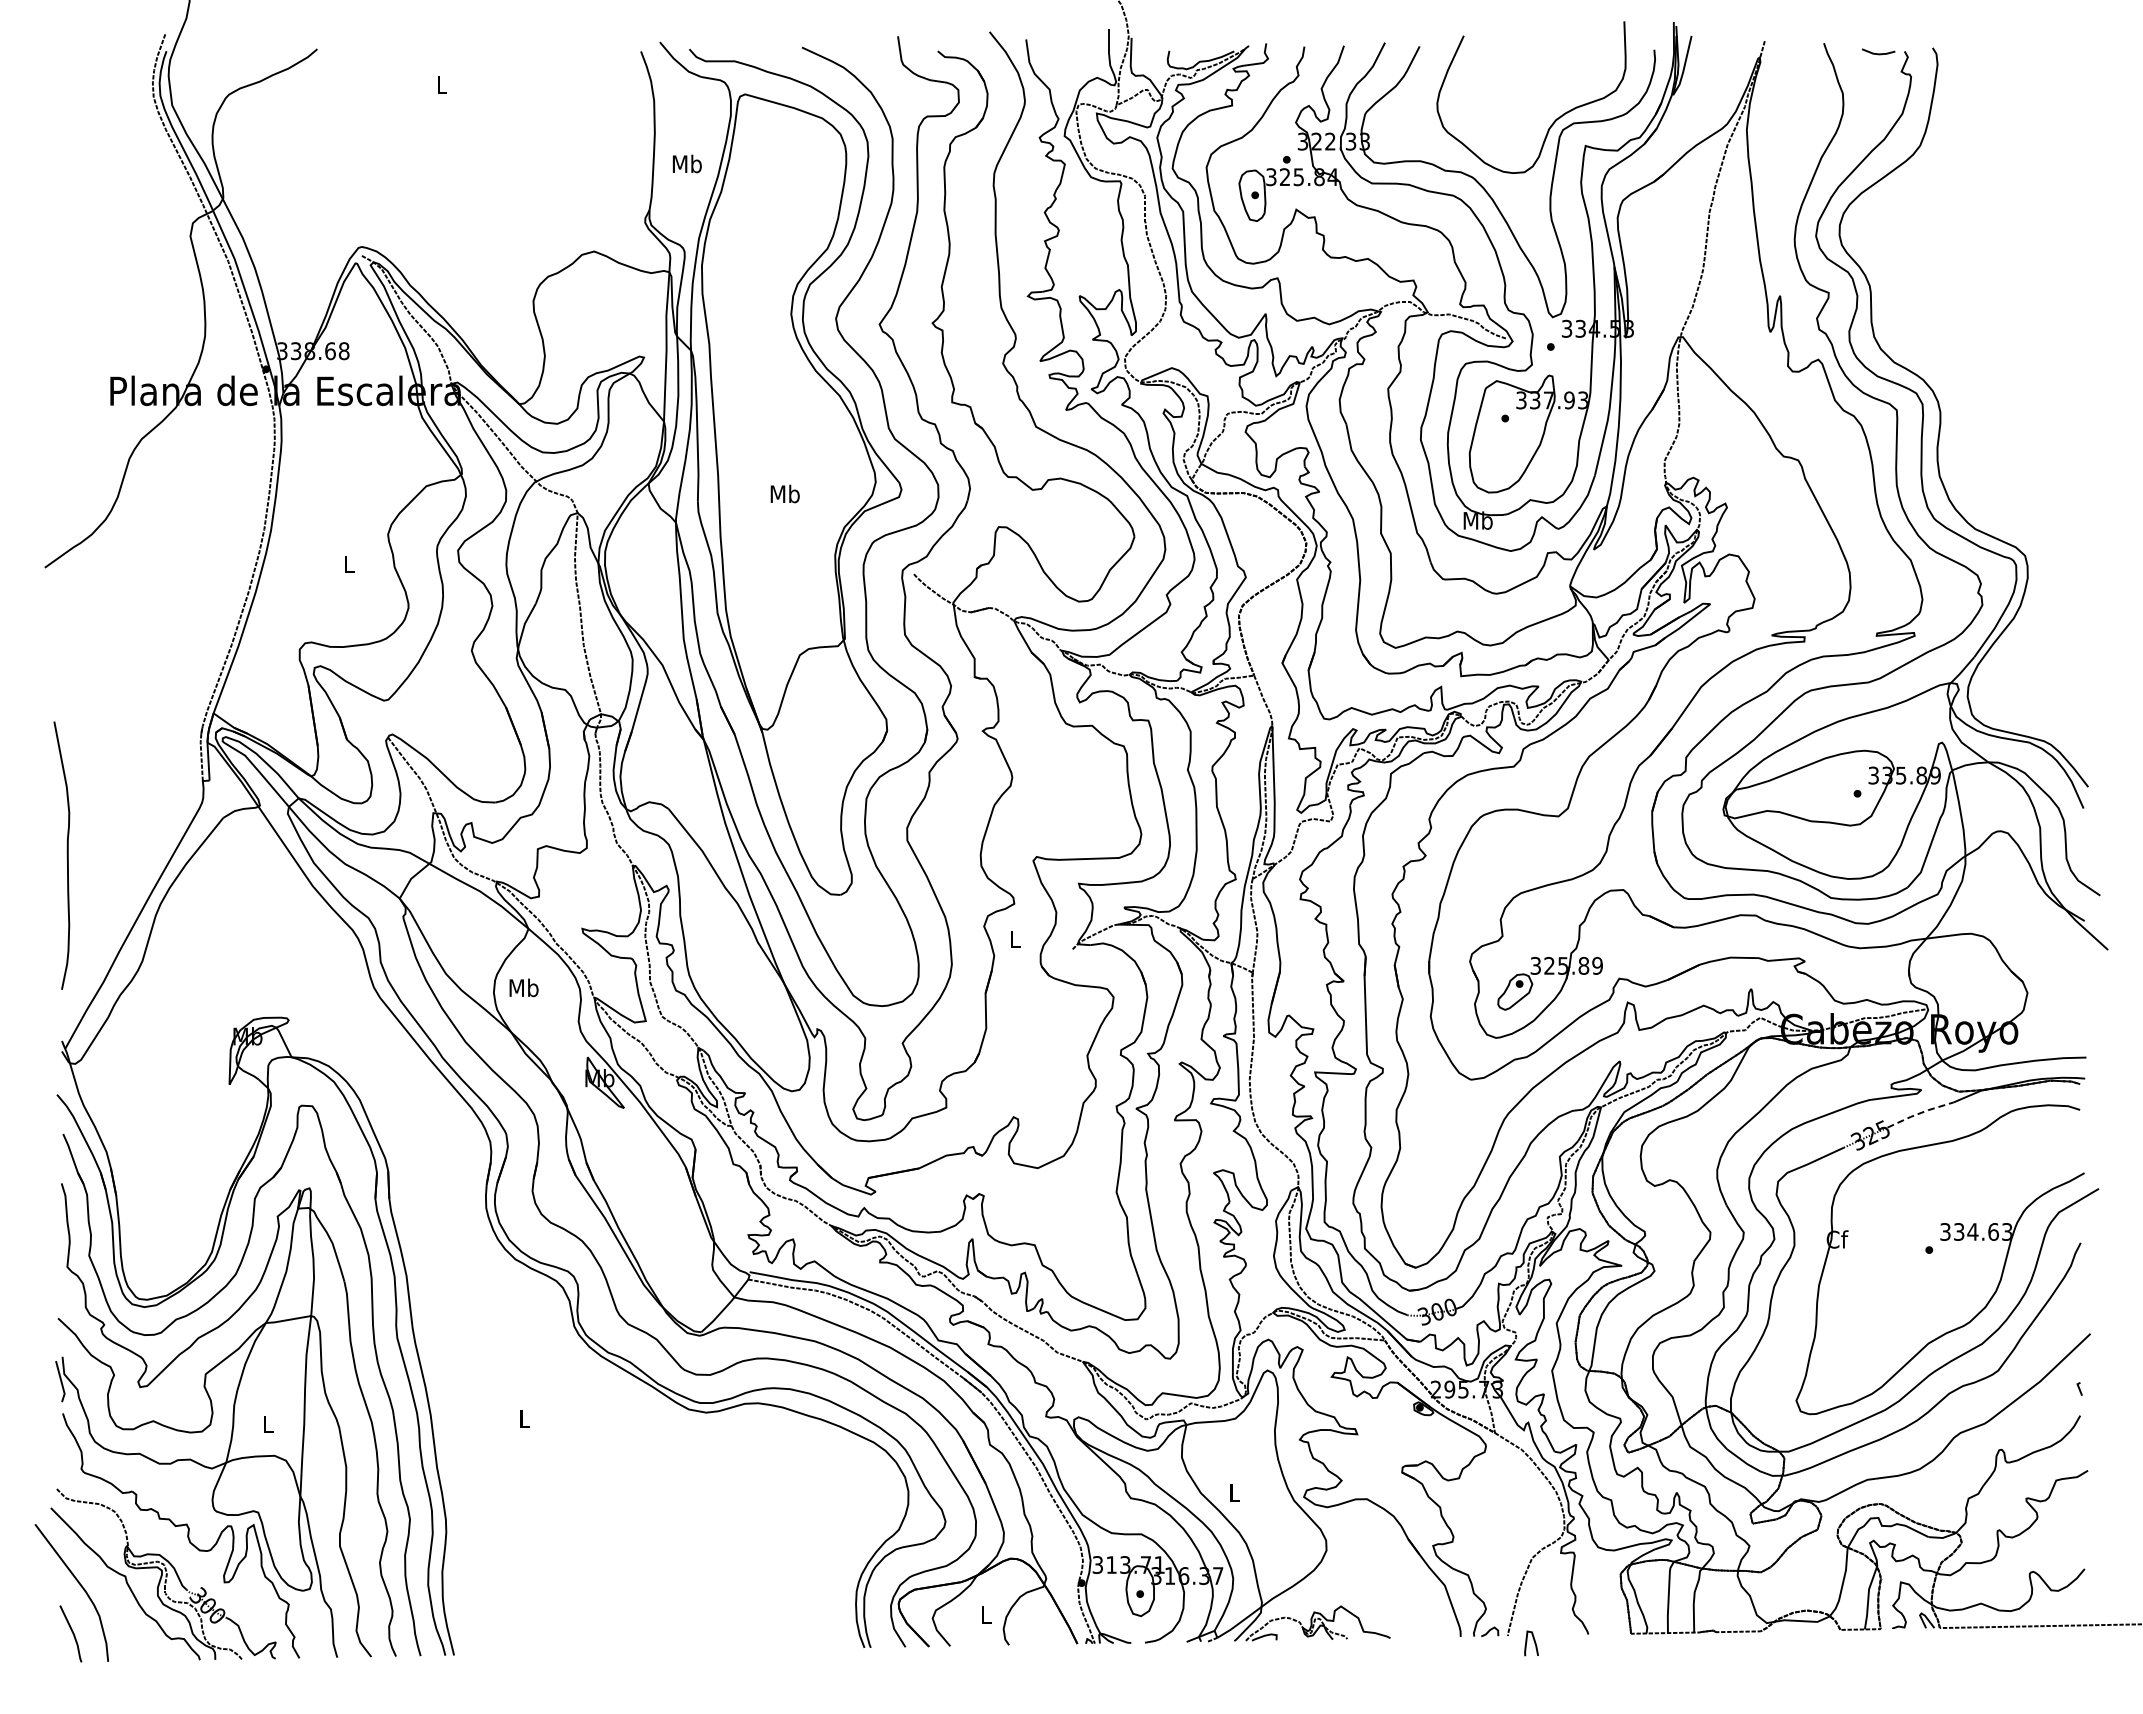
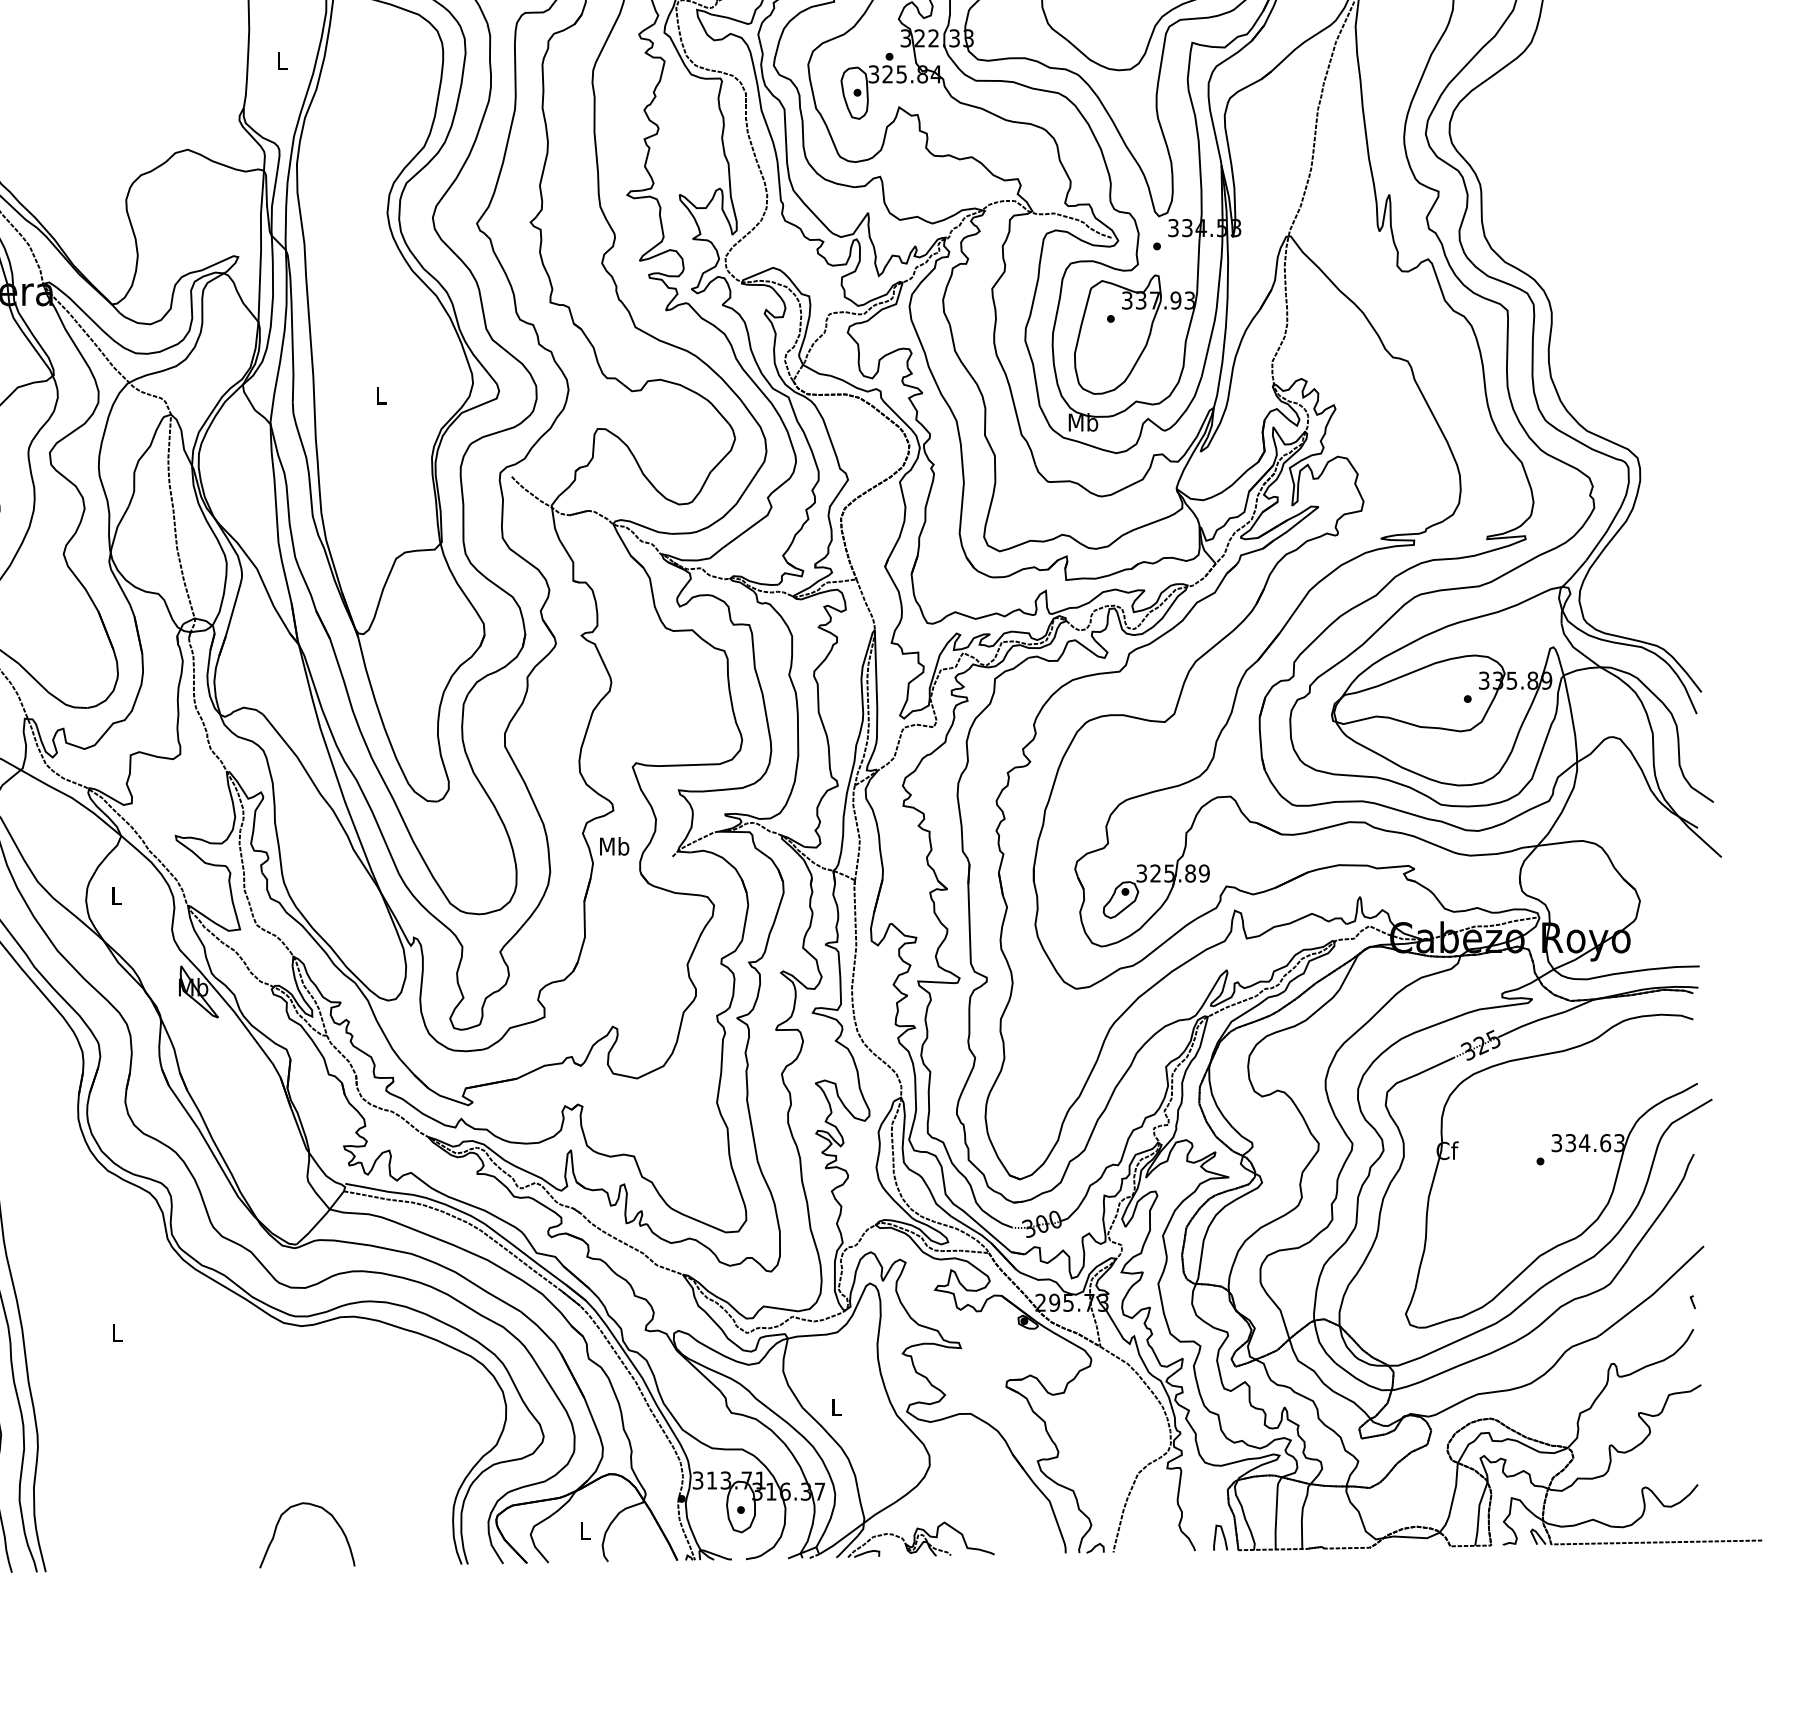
text: (686, 163) -> (281, 60), Mb -> L
text: (784, 493) -> (380, 394), Mb -> L
text: (1015, 938) -> (614, 845), L -> Mb
text: (523, 987) -> (116, 895), Mb -> L
line: (1920, 1113) -> (1531, 1023), dashed -> solid
curve: (721, 1591) -> (316, 1507), added
curve: (1533, 1641) -> (1222, 1535), moved

